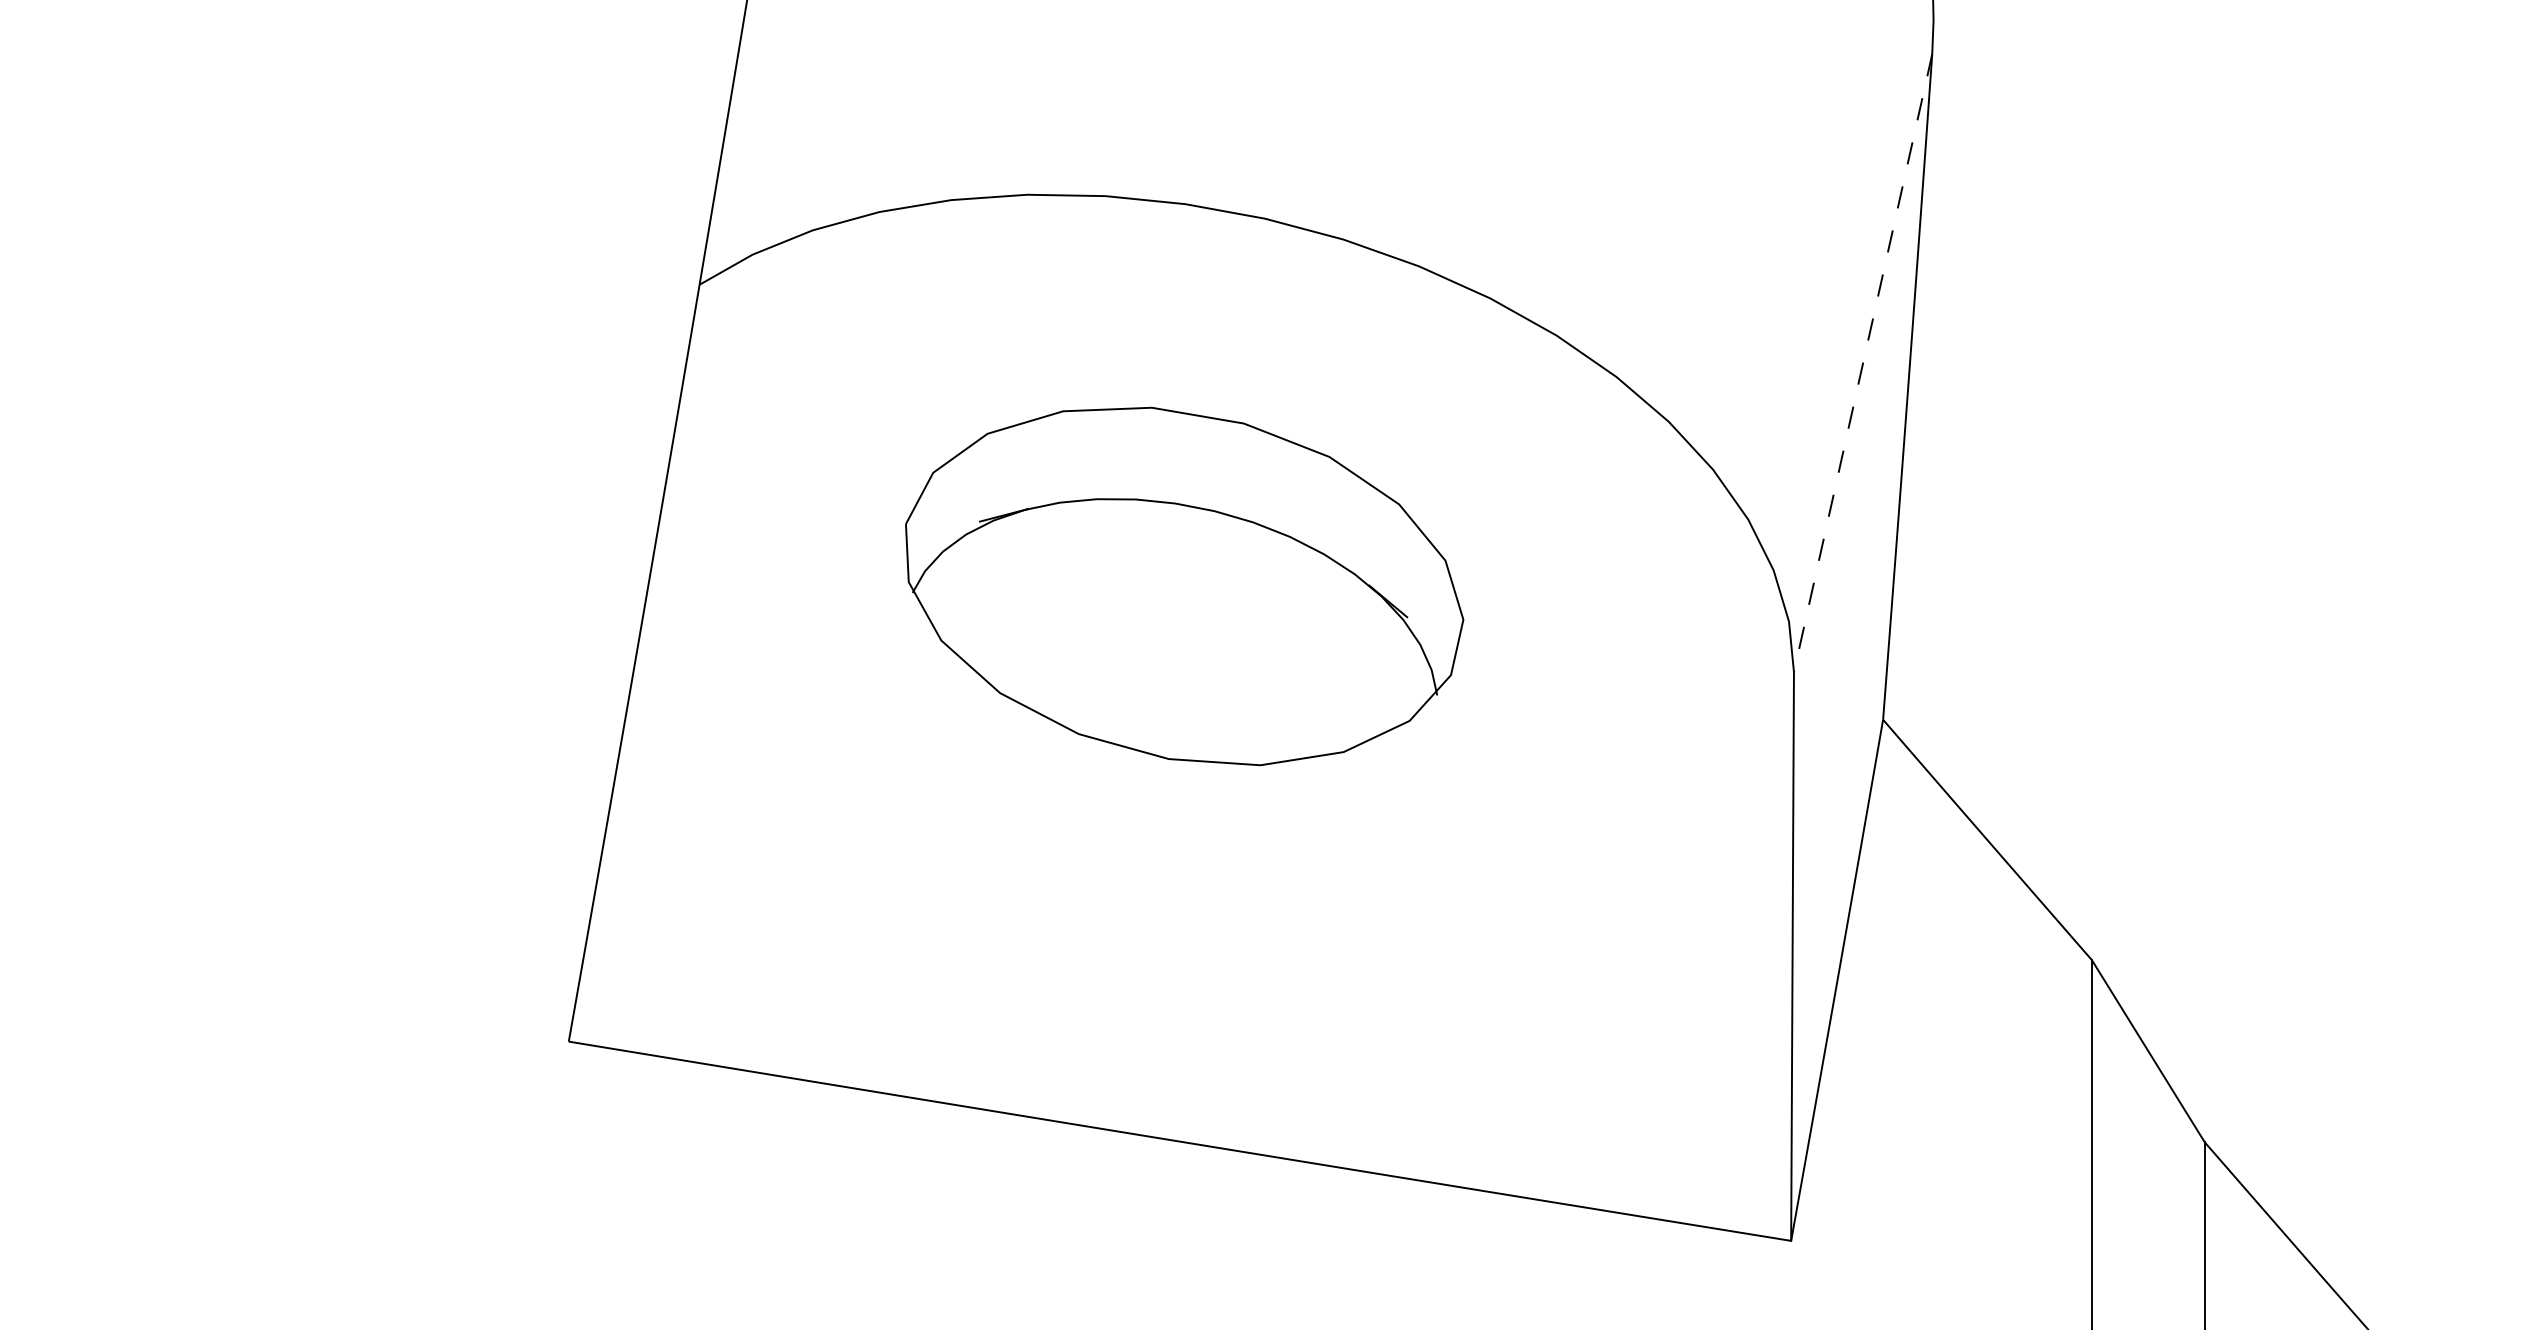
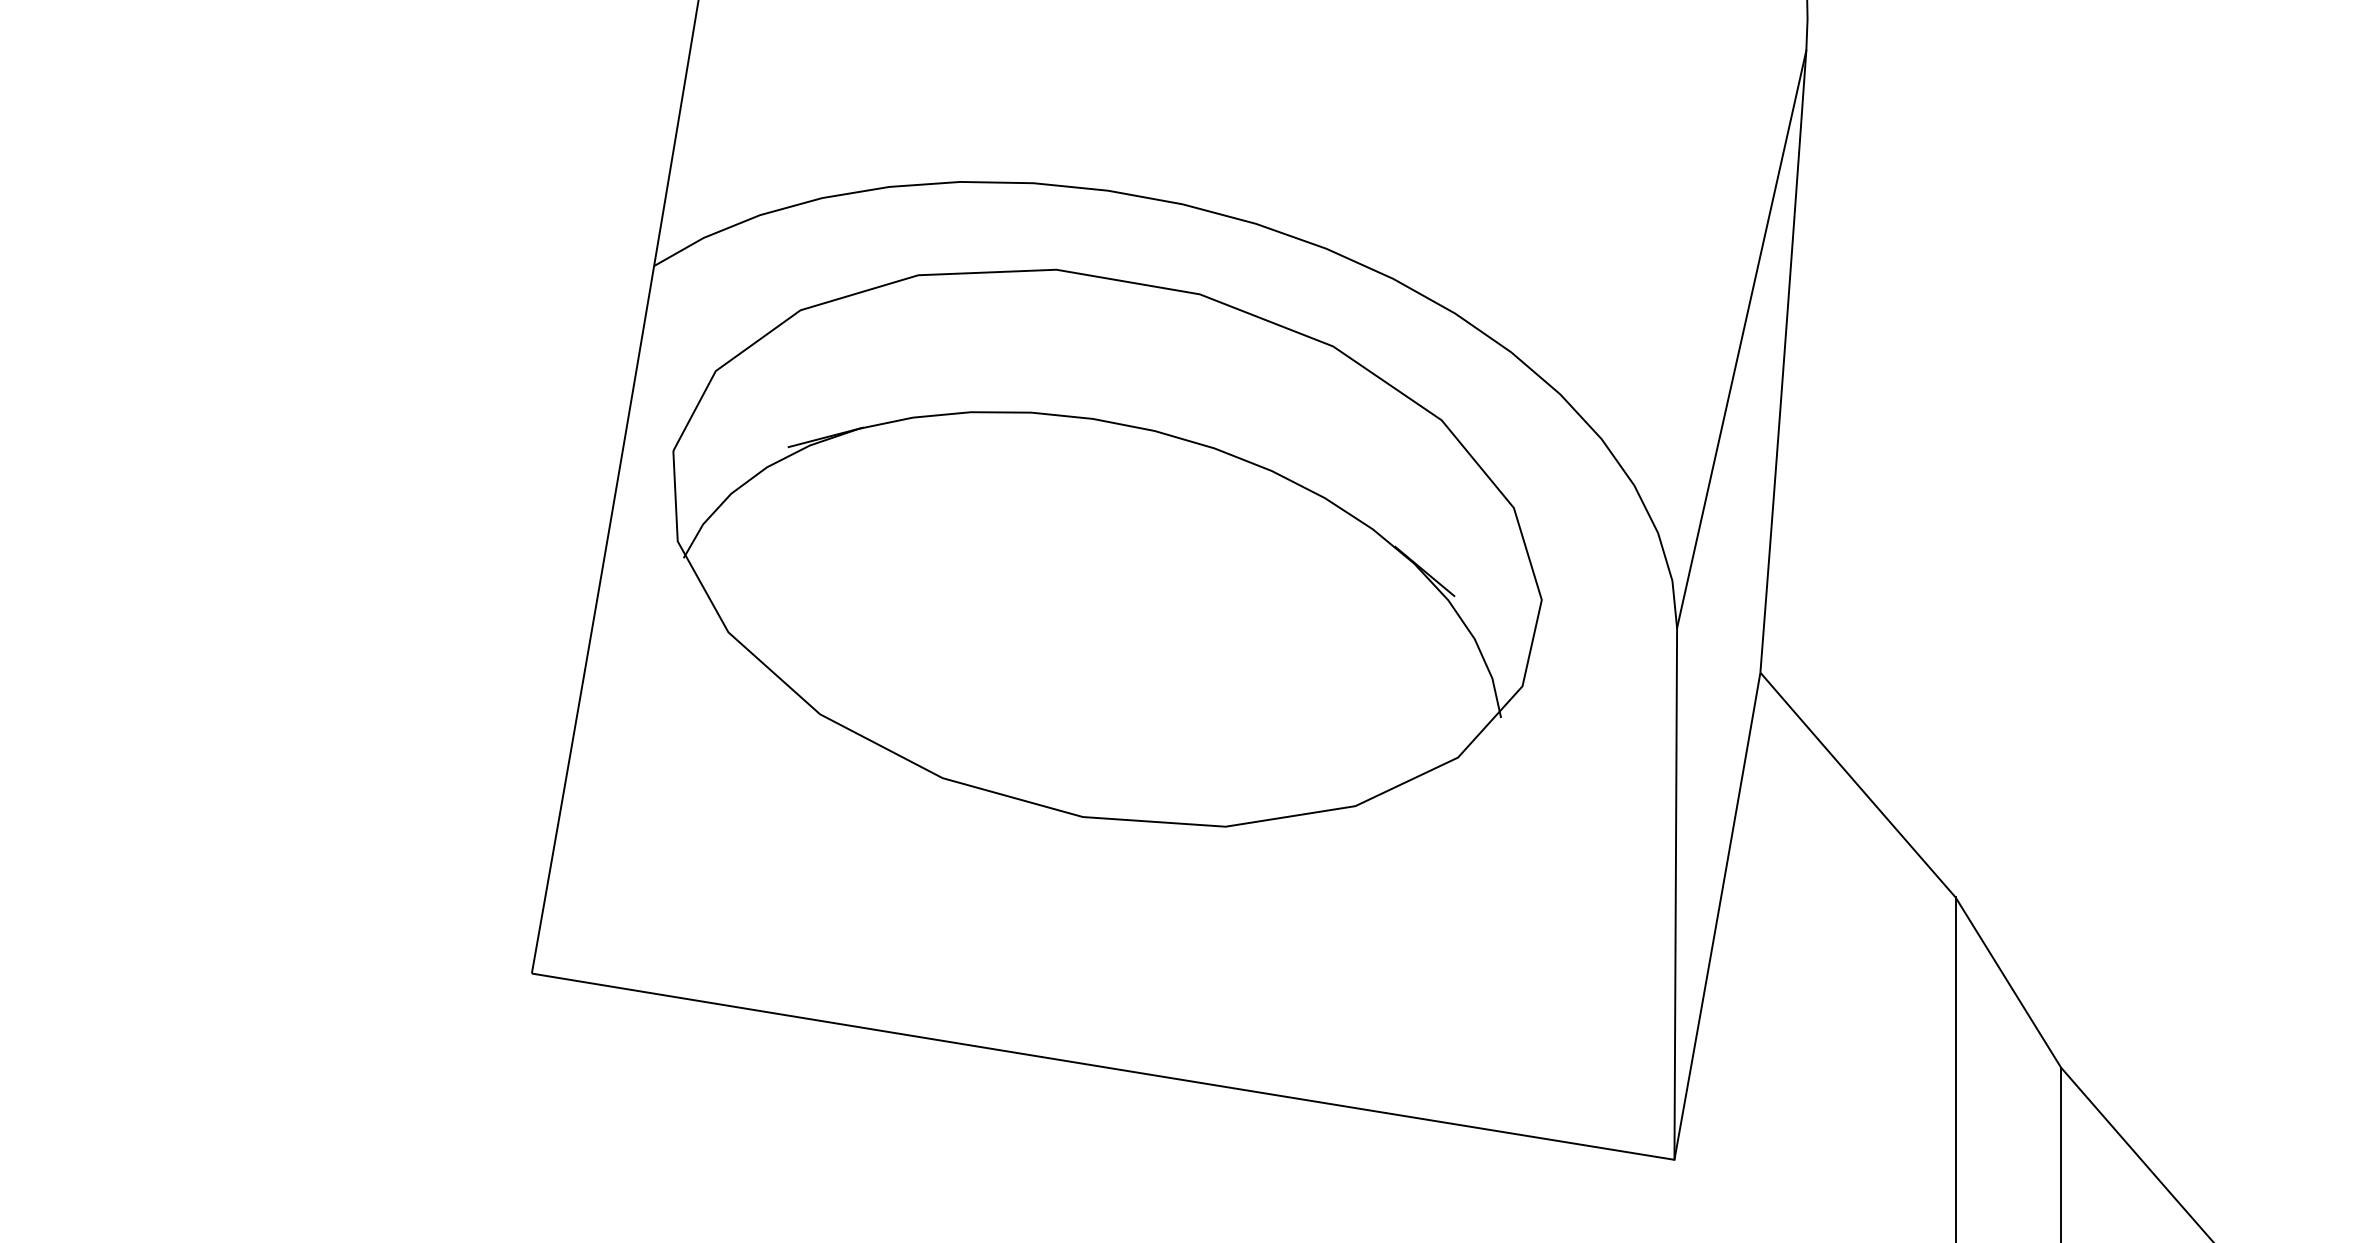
line: (1862, 363) -> (1741, 339), dashed -> solid
part: (1184, 585) -> (1107, 547), size x1.67

